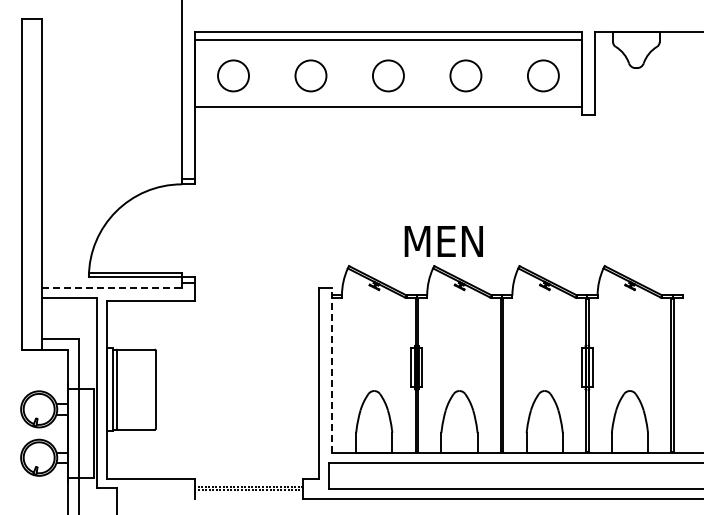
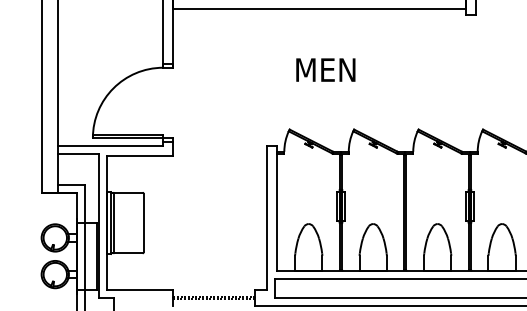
text: (443, 241) -> (325, 70), moved
line: (112, 287) -> (110, 145), dashed -> solid
line: (331, 370) -> (276, 208), dashed -> solid

